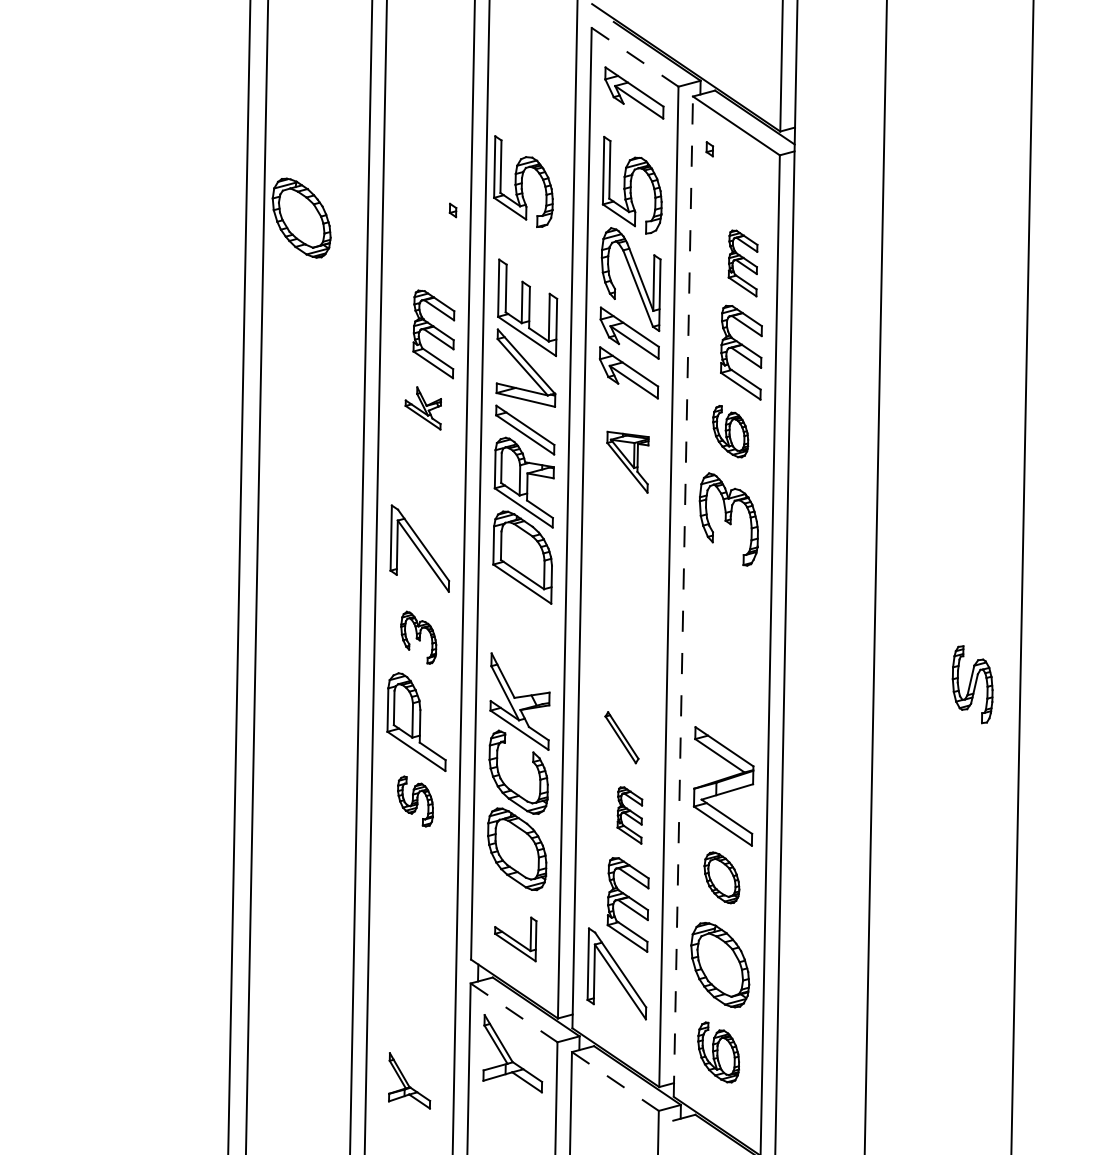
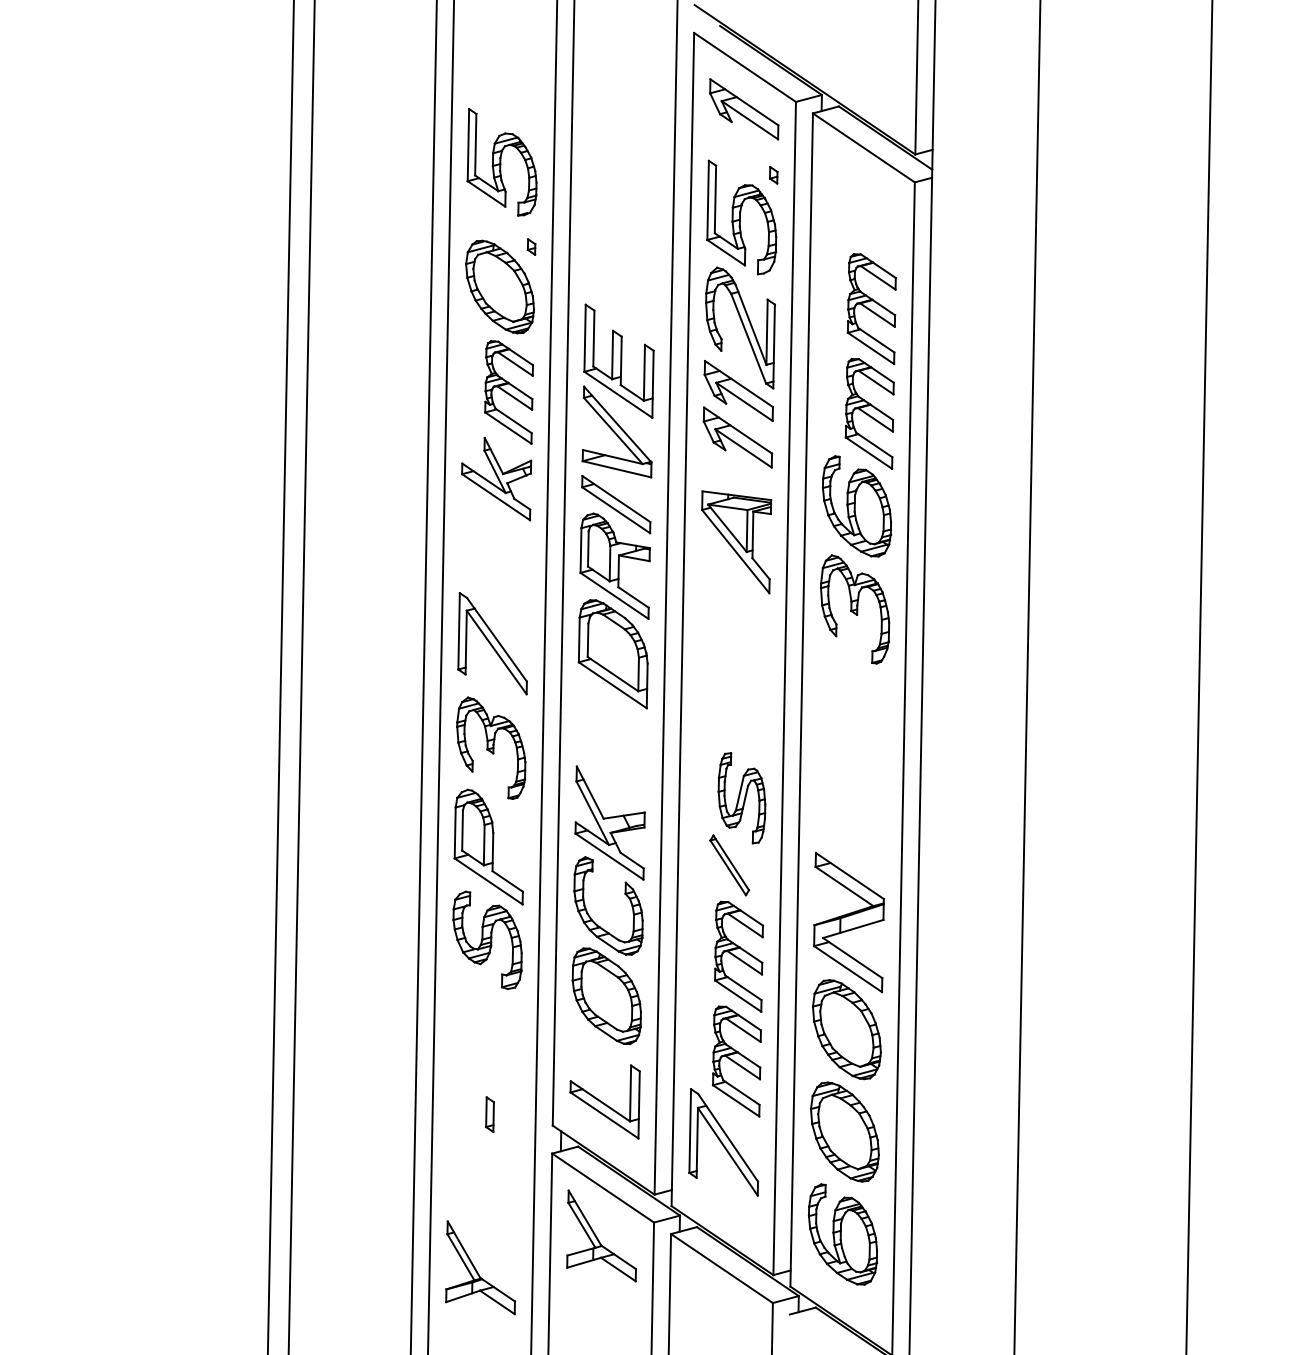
line: (635, 57) -> (745, 67), dashed -> solid
part: (709, 149) -> (773, 175), moved
part: (522, 181) -> (501, 162), moved
part: (301, 217) -> (499, 286), moved
part: (742, 263) -> (871, 309), size x1.43
part: (423, 408) -> (496, 479), size x1.67
part: (730, 431) -> (857, 506), size x1.67
part: (627, 462) -> (736, 542), size x1.43
line: (683, 597) -> (801, 700), dashed -> solid
part: (418, 637) -> (491, 747), size x1.67
part: (972, 684) -> (741, 798), moved
part: (415, 800) -> (487, 939), size x1.67
part: (629, 815) -> (738, 956), size x1.67
part: (721, 877) -> (846, 1029), size x1.67
part: (515, 939) -> (604, 1101), size x1.43
part: (417, 950) -> (489, 1114), added
line: (514, 1013) -> (603, 1188), dashed -> solid
part: (719, 1052) -> (843, 1234), size x1.43
part: (409, 1080) -> (480, 1267), size x1.43
line: (614, 1081) -> (721, 1268), dashed -> solid

